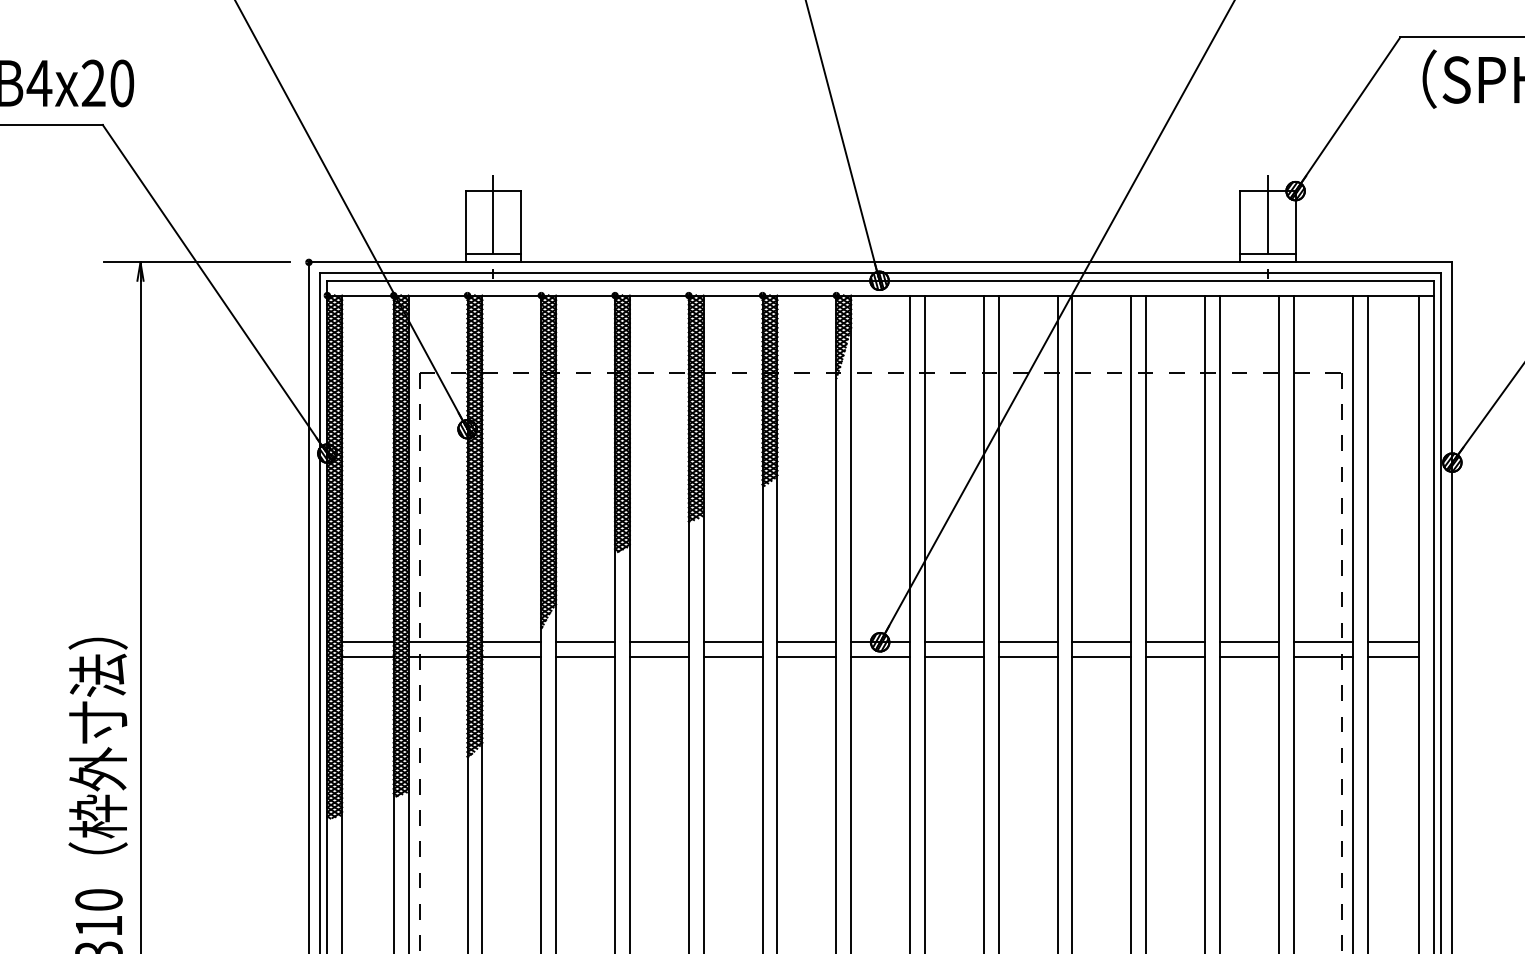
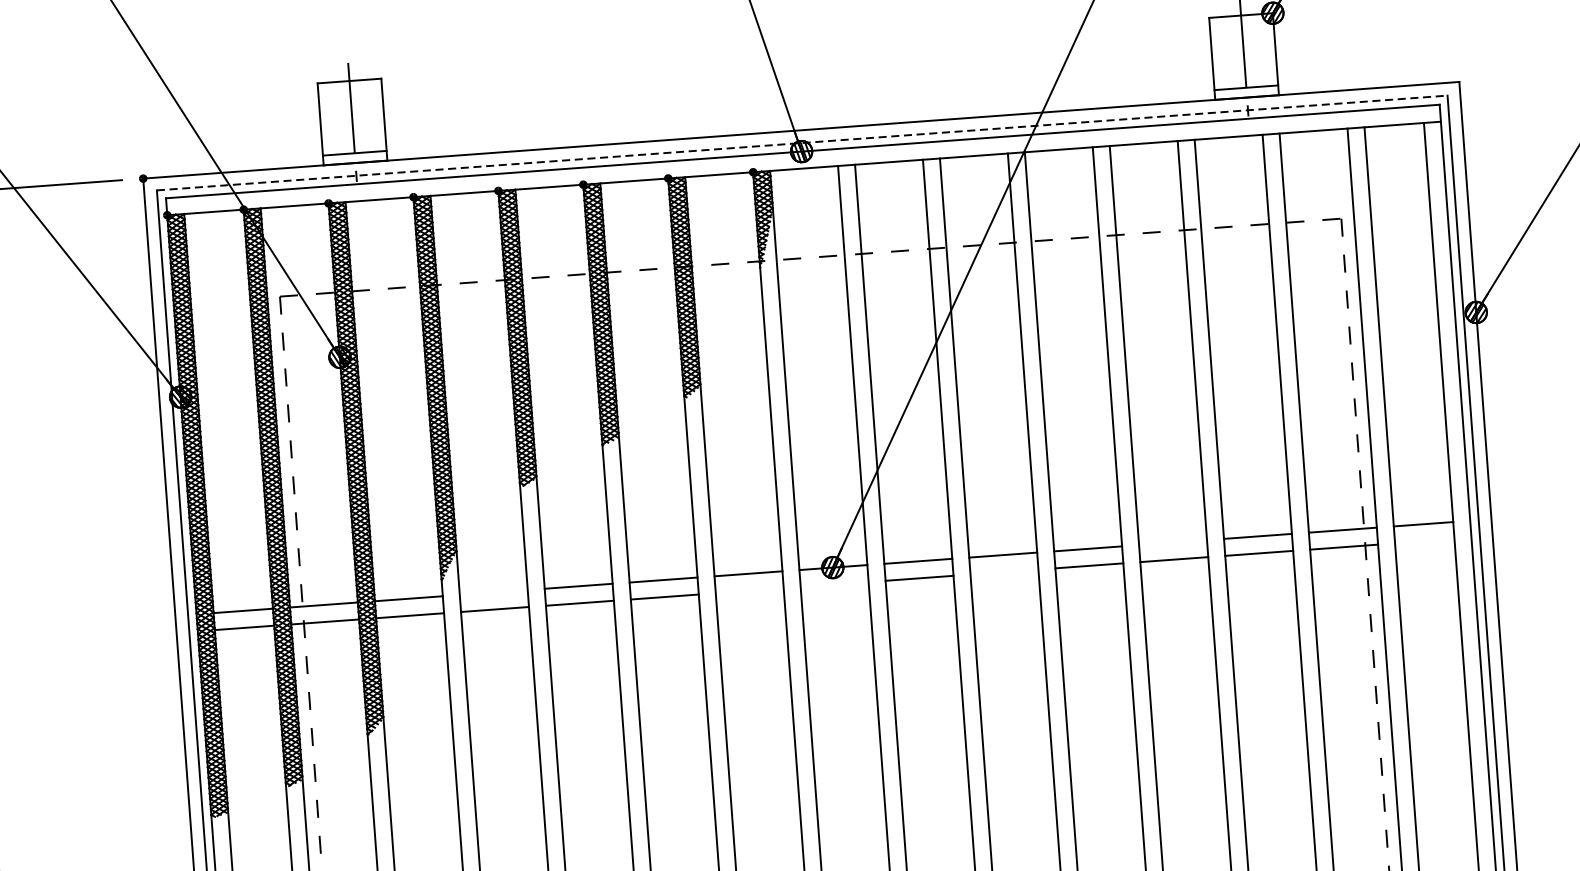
line: (880, 273) -> (802, 143), solid -> dashed
line: (585, 642) -> (493, 592), removed
line: (1175, 642) -> (1172, 542), removed
line: (806, 657) -> (749, 591), removed
line: (880, 657) -> (834, 585), removed
line: (1027, 657) -> (1003, 572), removed
line: (1393, 657) -> (1424, 541), removed

